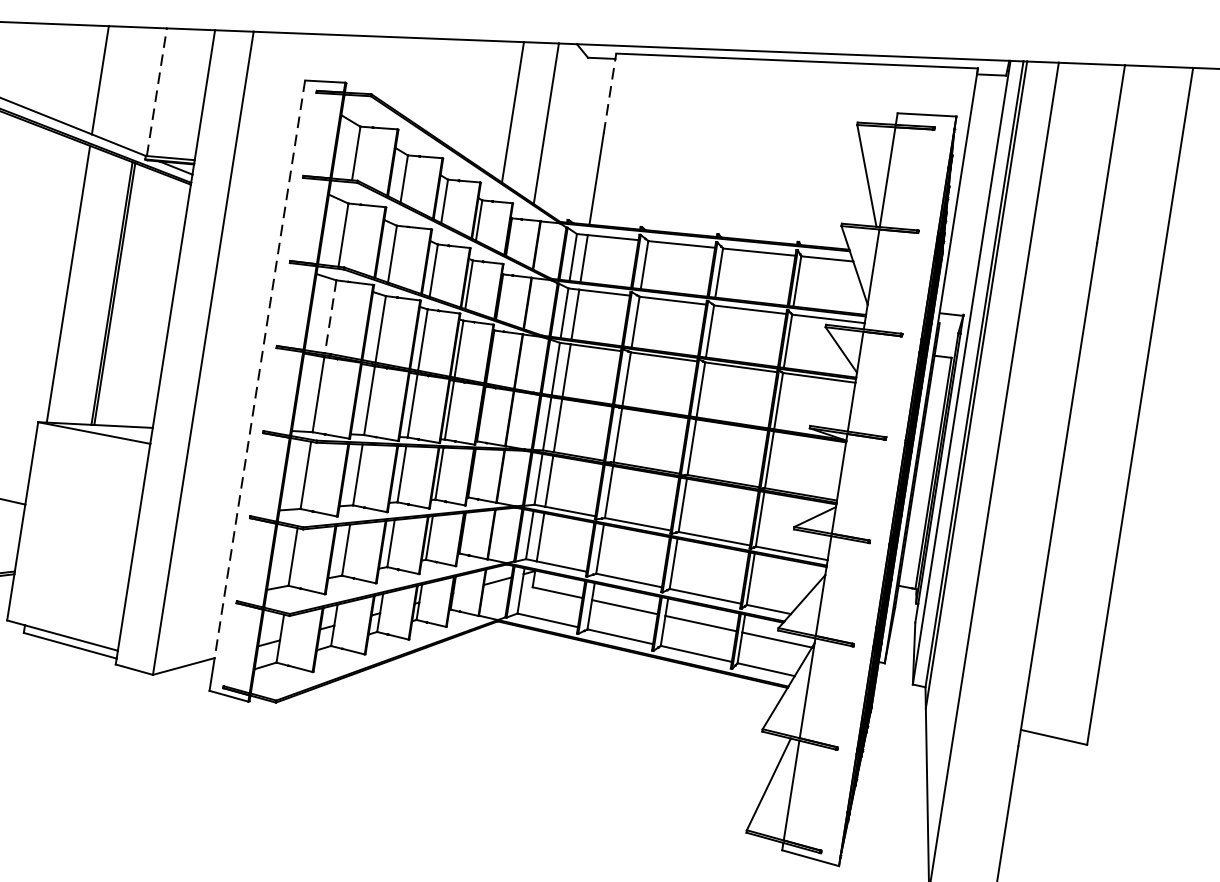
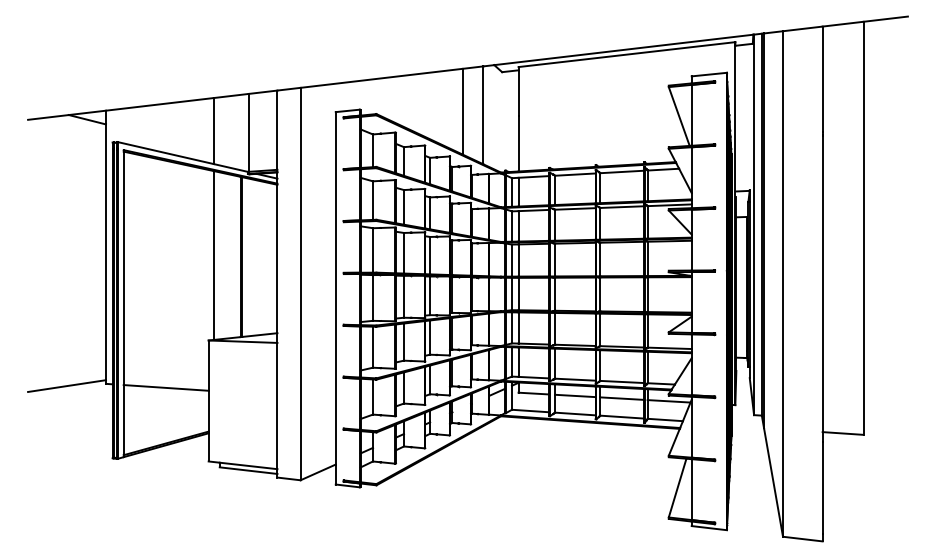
line: (156, 91) -> (248, 132), dashed -> solid
line: (610, 92) -> (518, 90), dashed -> solid
line: (331, 317) -> (373, 250), dashed -> solid
line: (259, 369) -> (335, 288), dashed -> solid

